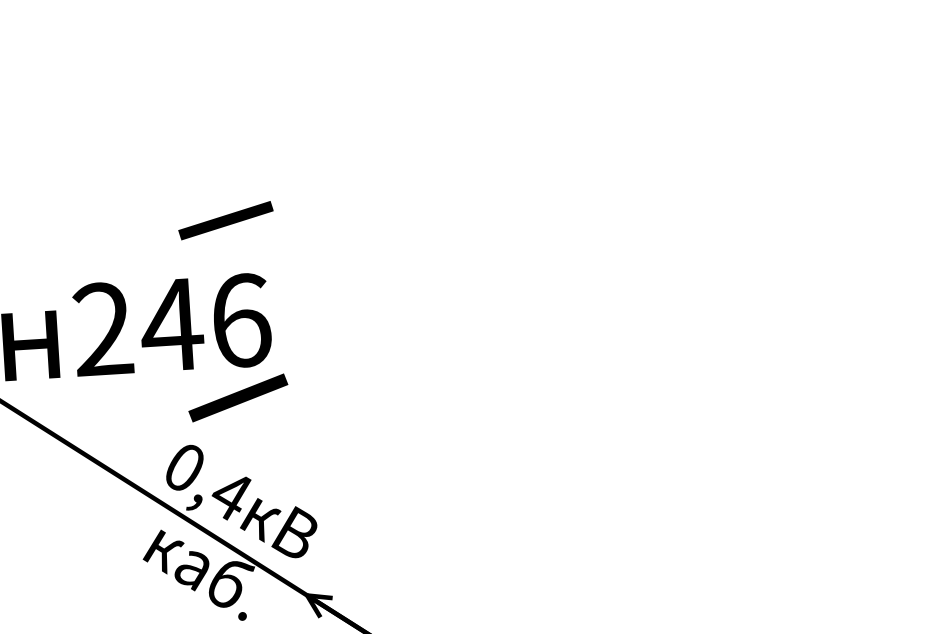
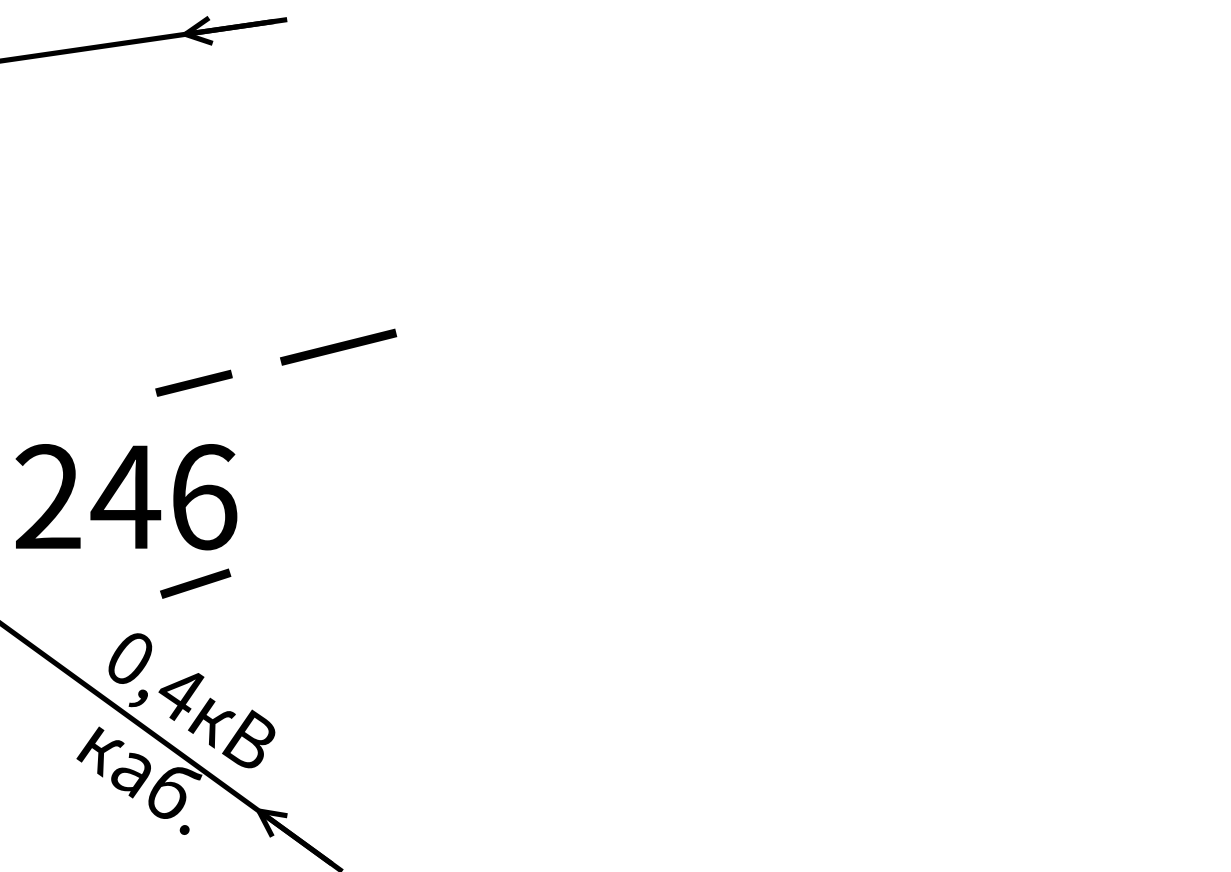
part: (351, 179) -> (338, 346), added
part: (225, 219) -> (193, 382), size x0.71
part: (238, 397) -> (195, 583), size x0.62

